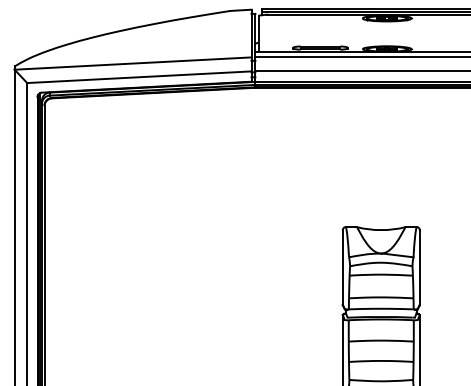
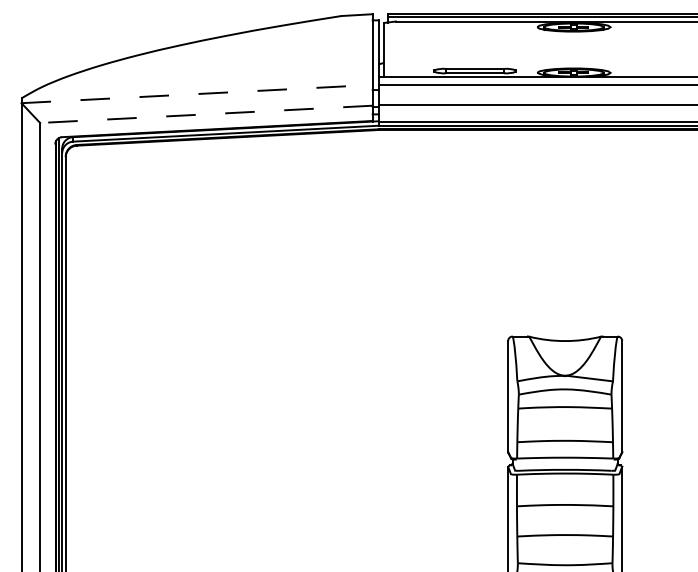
line: (133, 63) -> (197, 93), solid -> dashed
line: (138, 77) -> (205, 114), solid -> dashed

